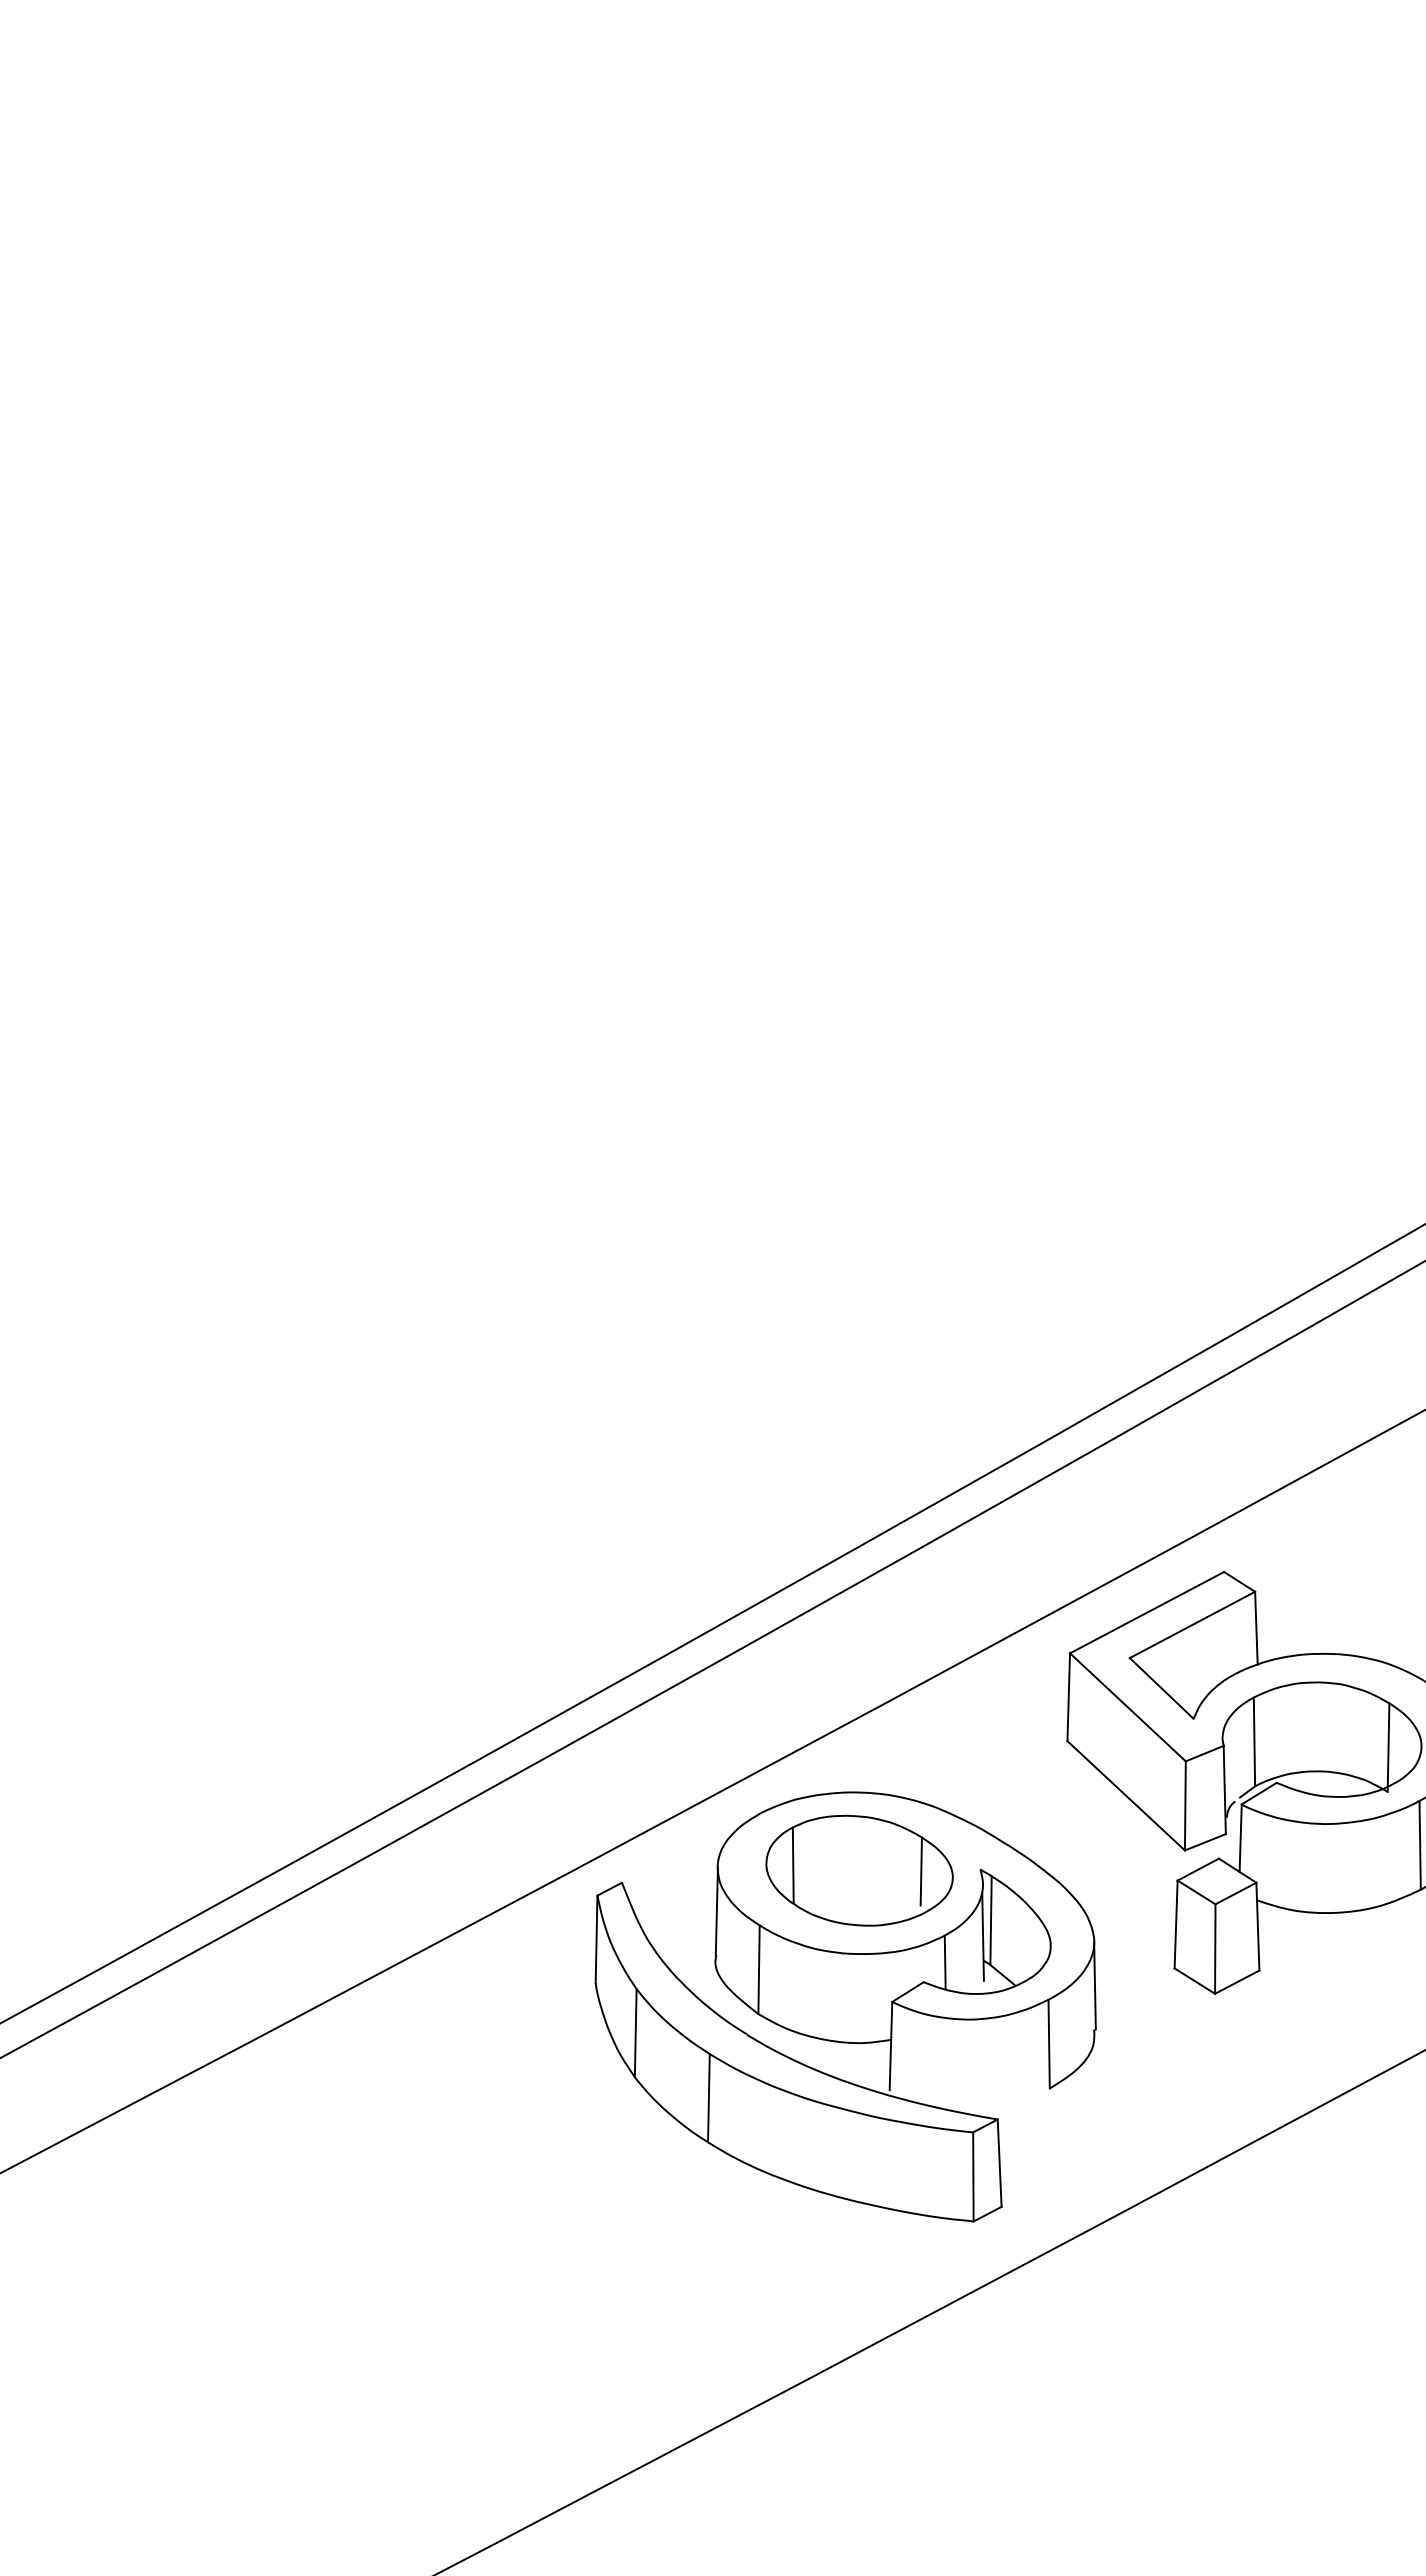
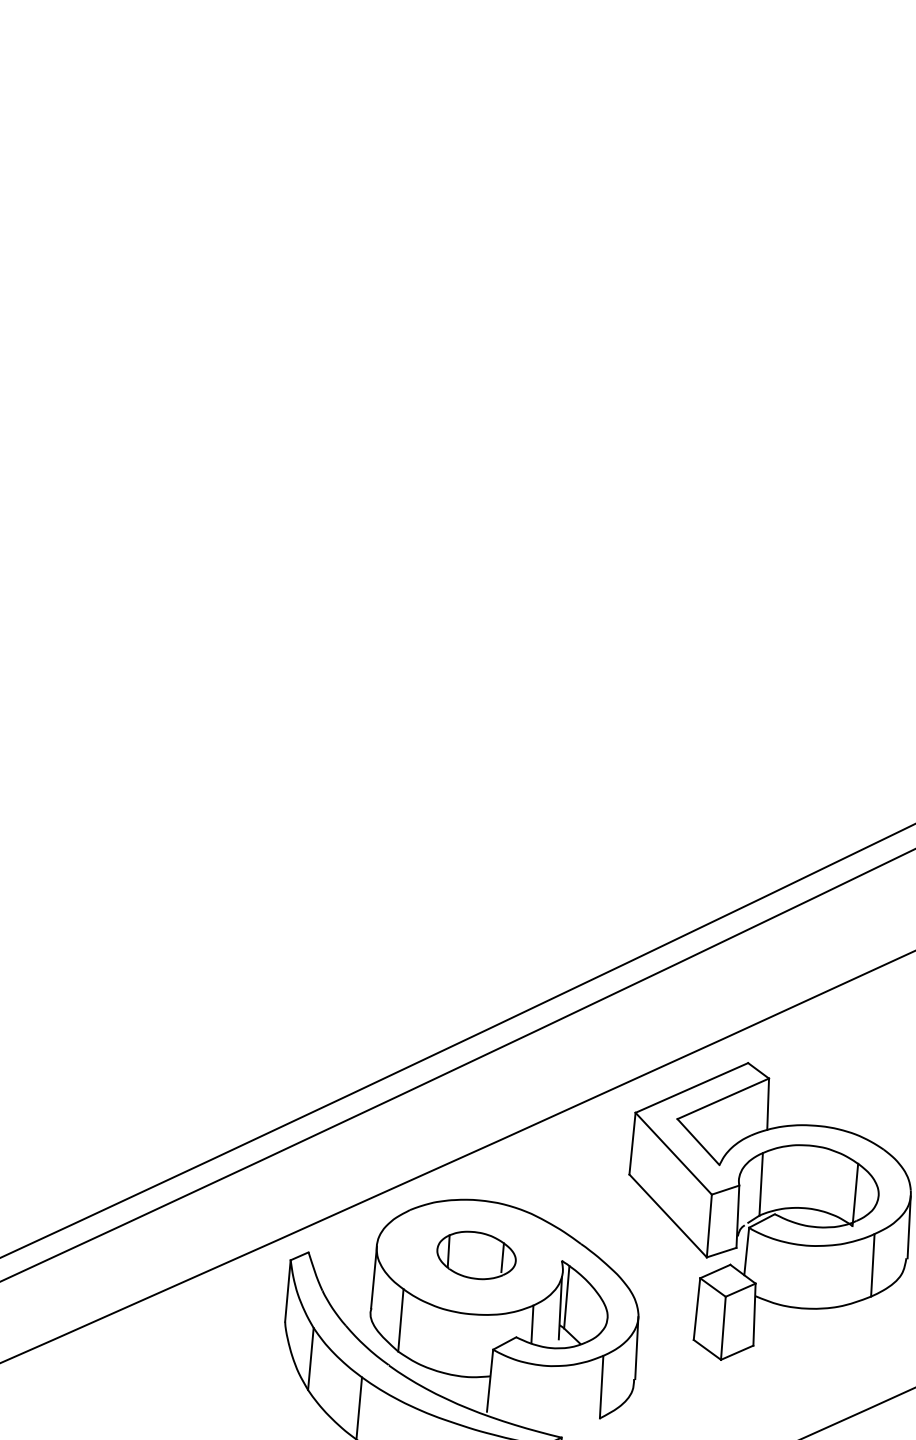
part: (859, 1870) -> (476, 1255), size x0.6

